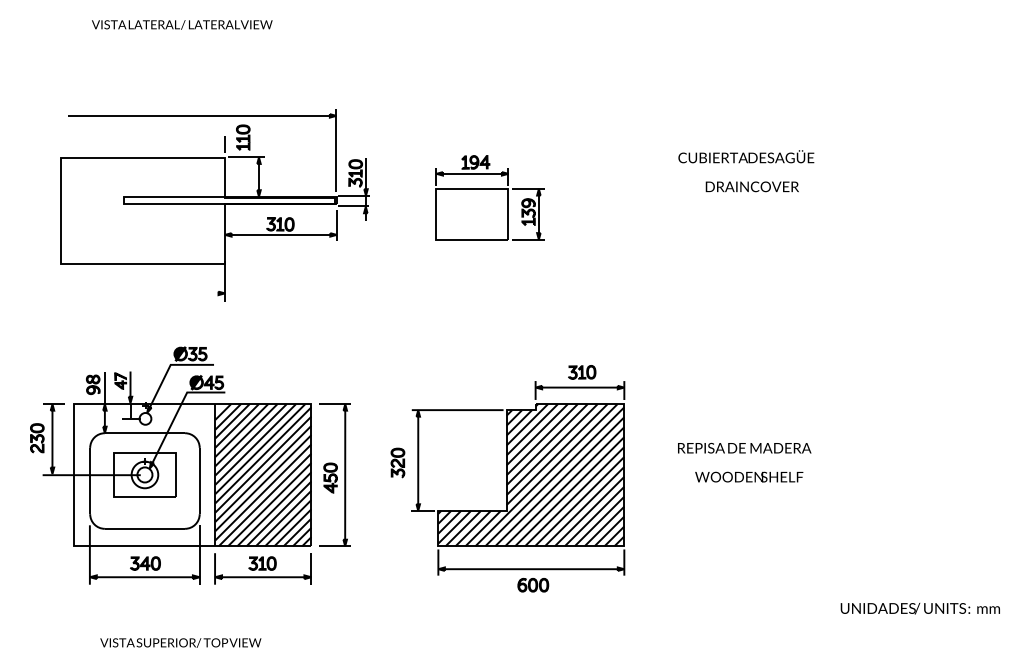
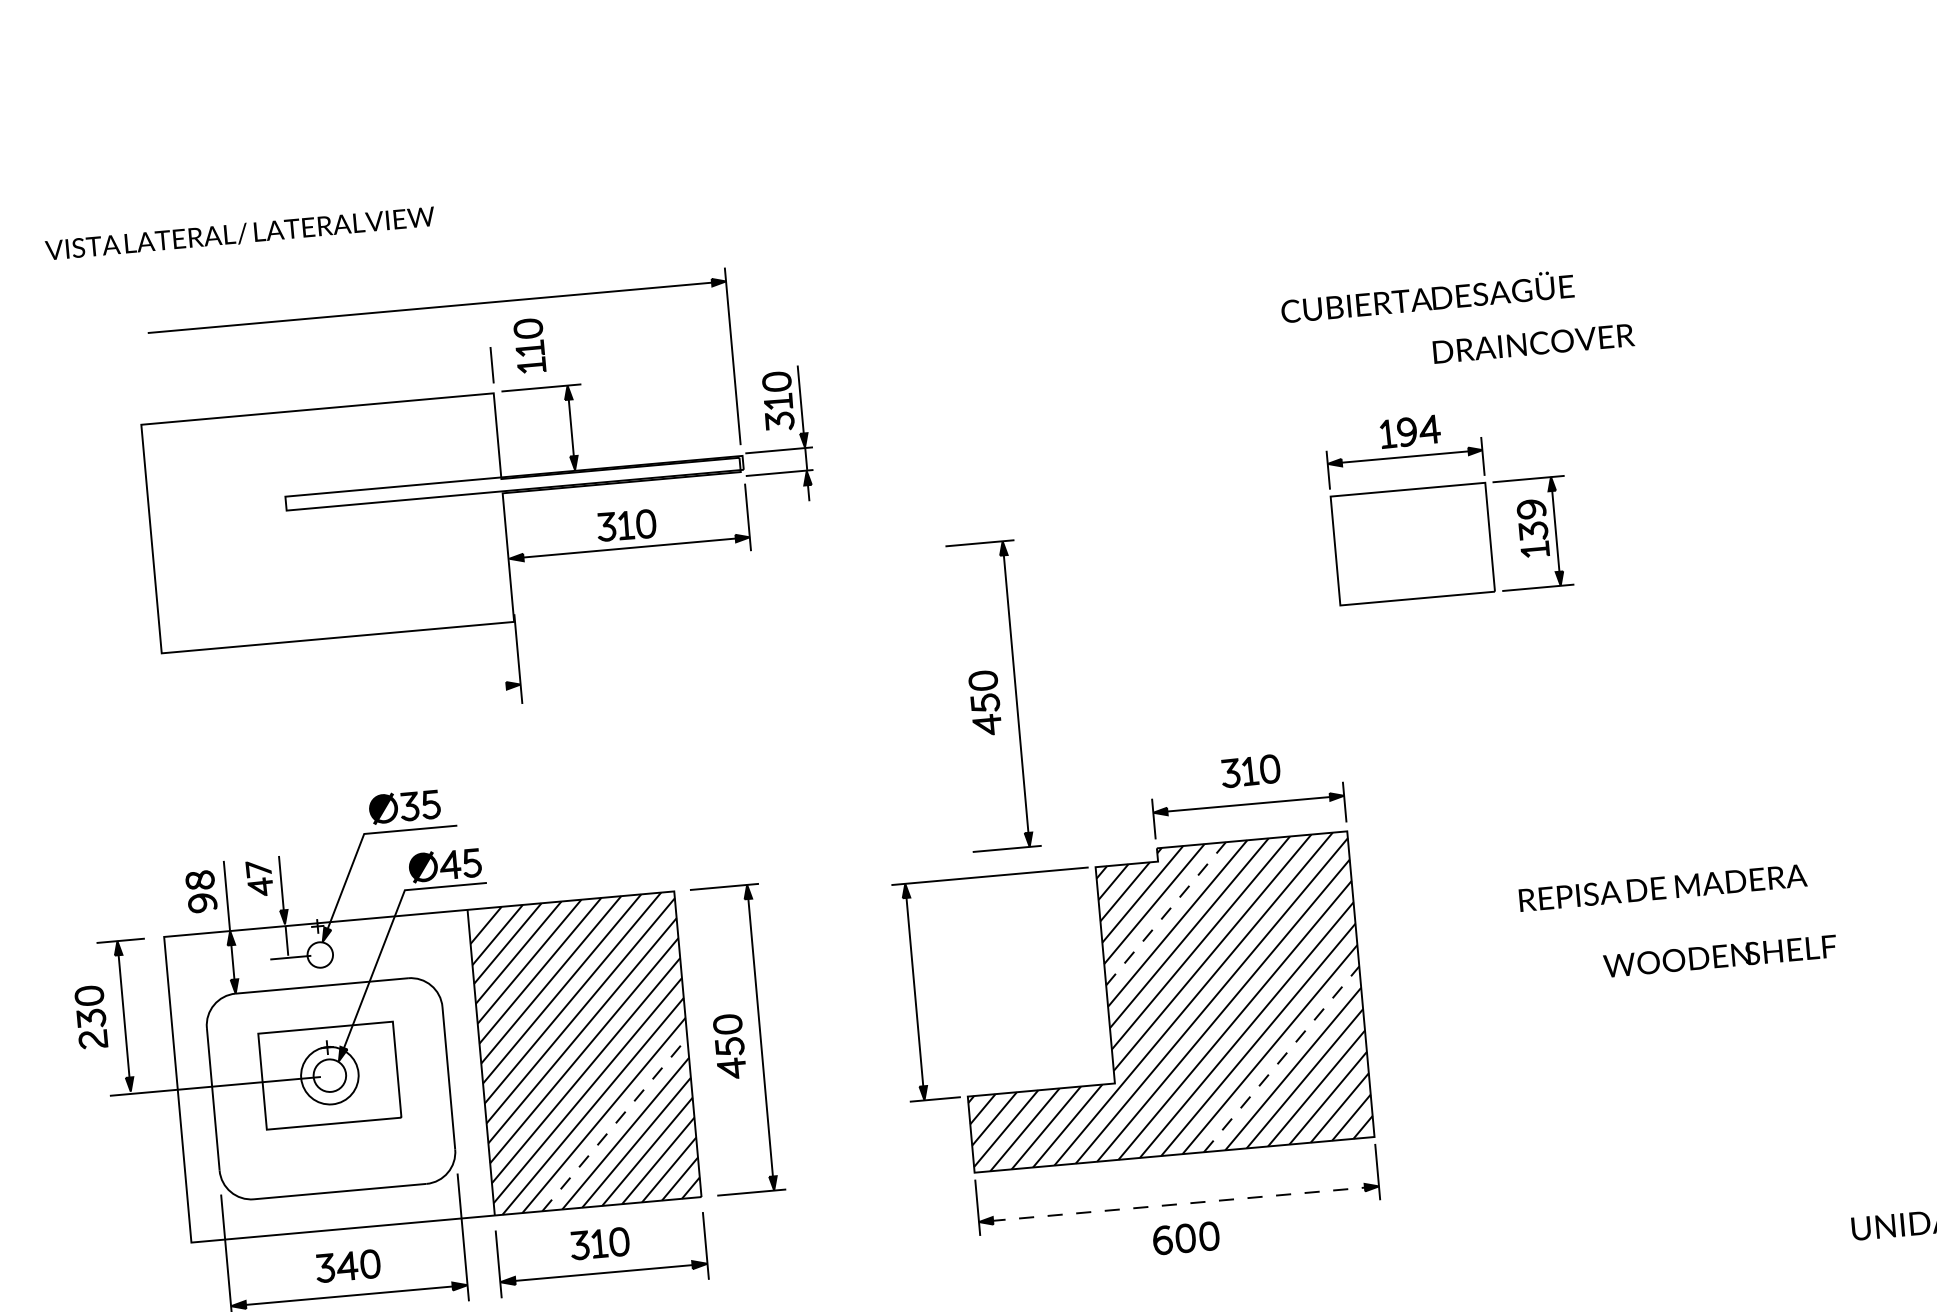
text: (182, 24) -> (240, 232), moved
text: (746, 156) -> (1427, 296), moved
text: (751, 186) -> (1531, 343), moved
part: (489, 197) -> (1446, 504), moved
part: (214, 205) -> (481, 497), moved
part: (466, 326) -> (992, 694), added
line: (537, 434) -> (1166, 913), solid -> dashed
text: (744, 447) -> (1662, 886), moved
part: (397, 462) -> (870, 1000), removed
text: (749, 476) -> (1720, 954), moved
line: (585, 506) -> (1283, 1058), solid -> dashed
line: (274, 508) -> (614, 1122), solid -> dashed
line: (531, 569) -> (1179, 1204), solid -> dashed

